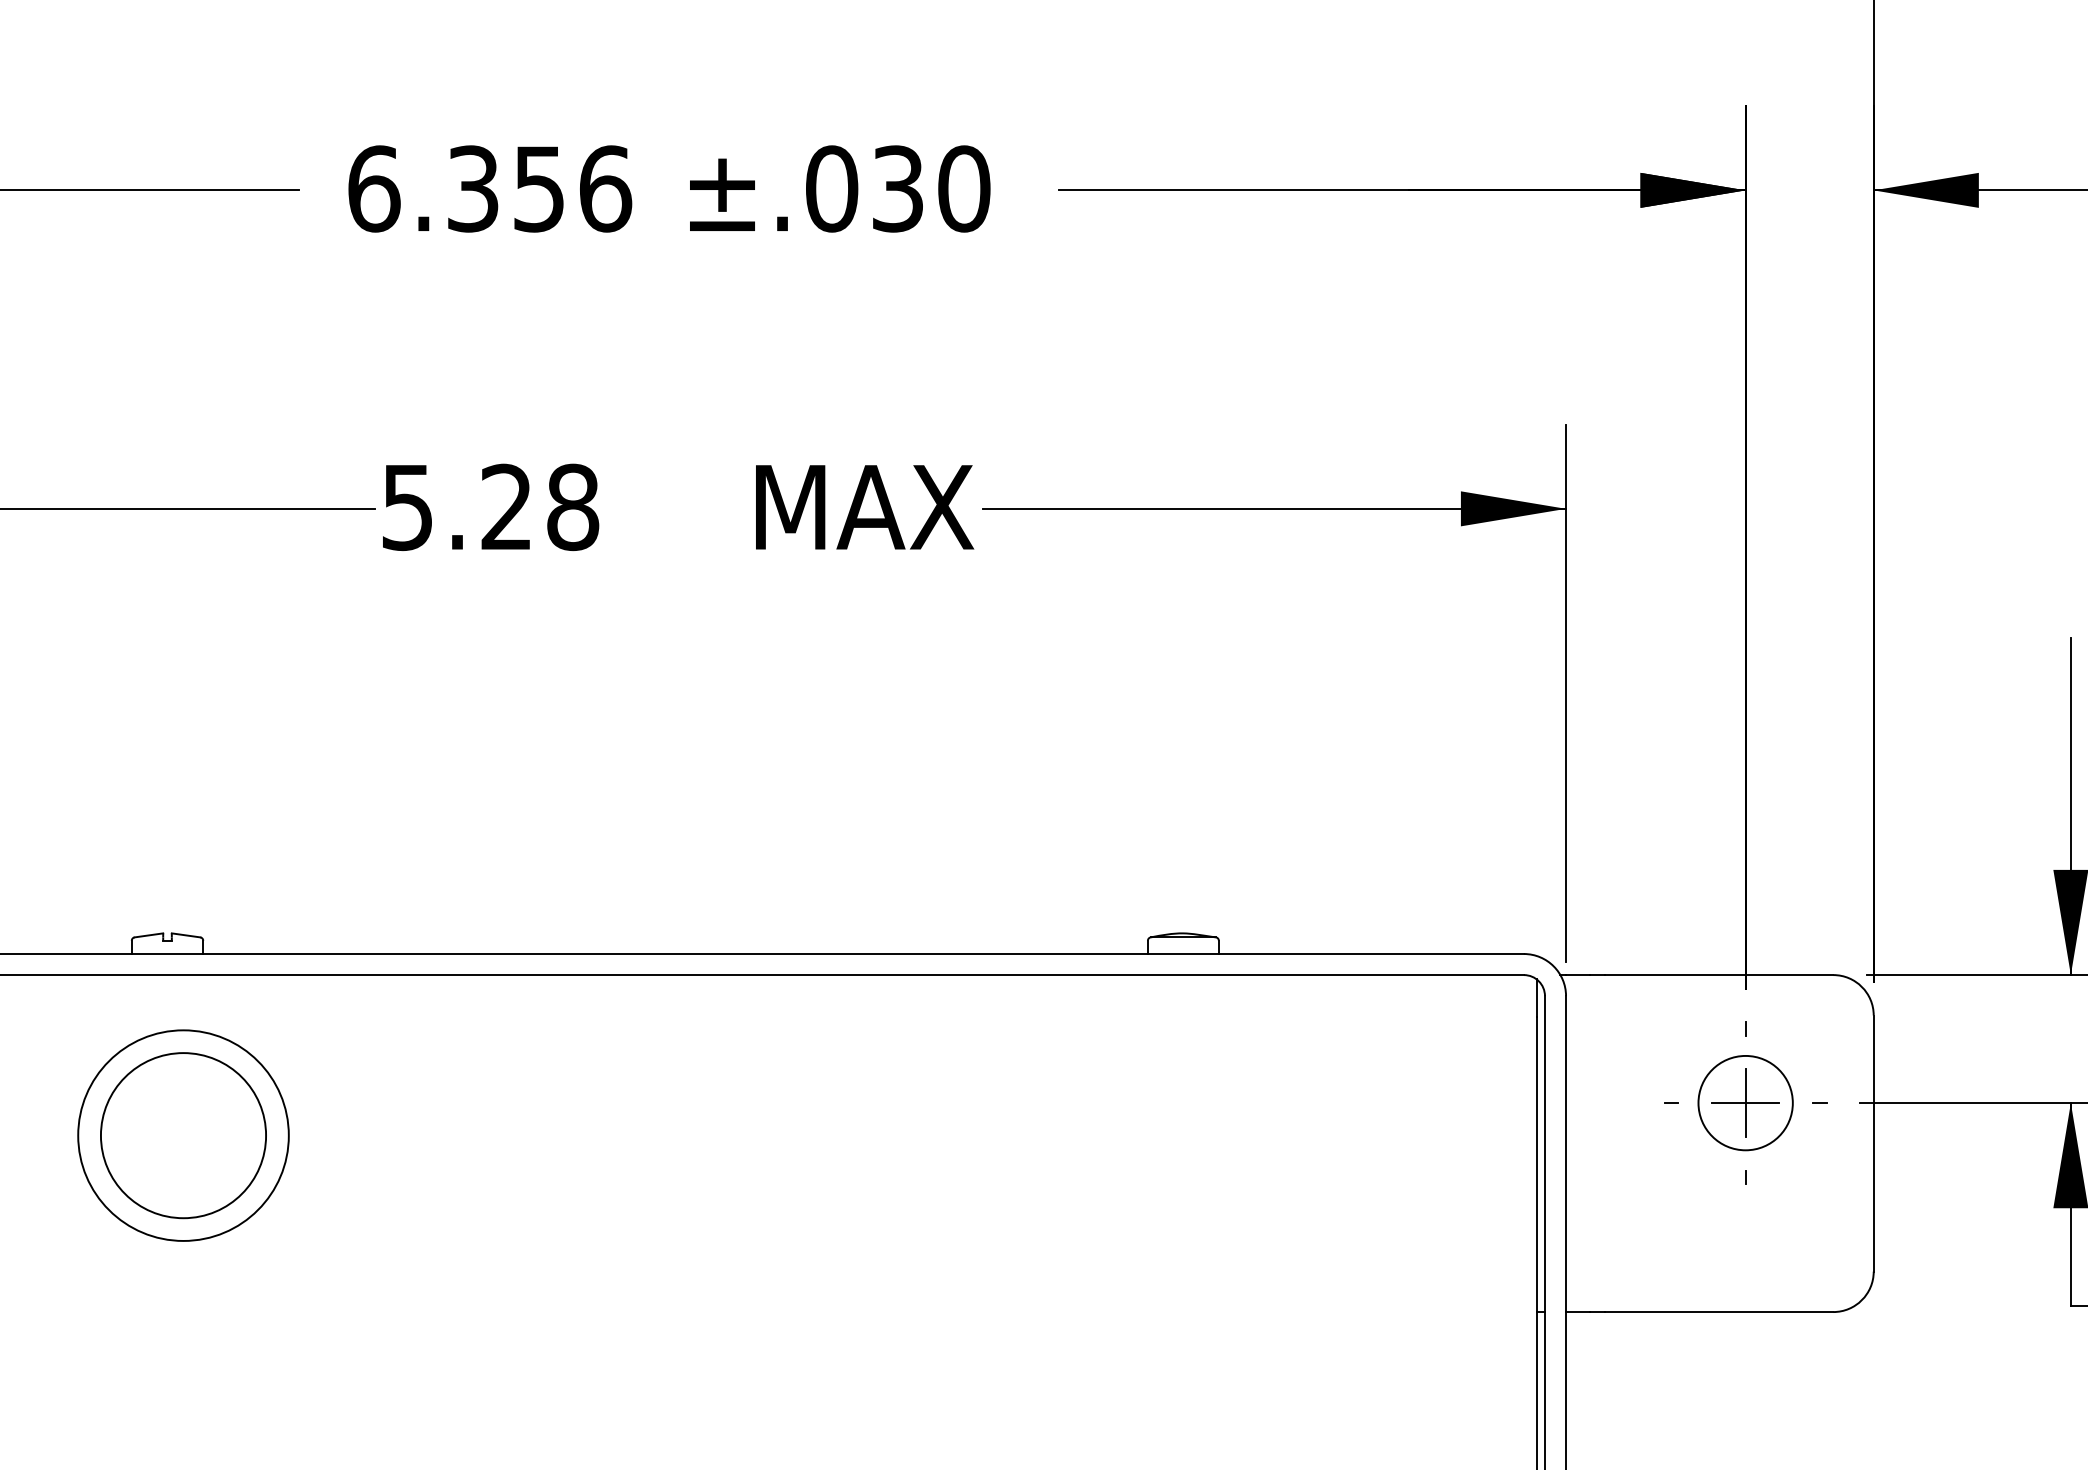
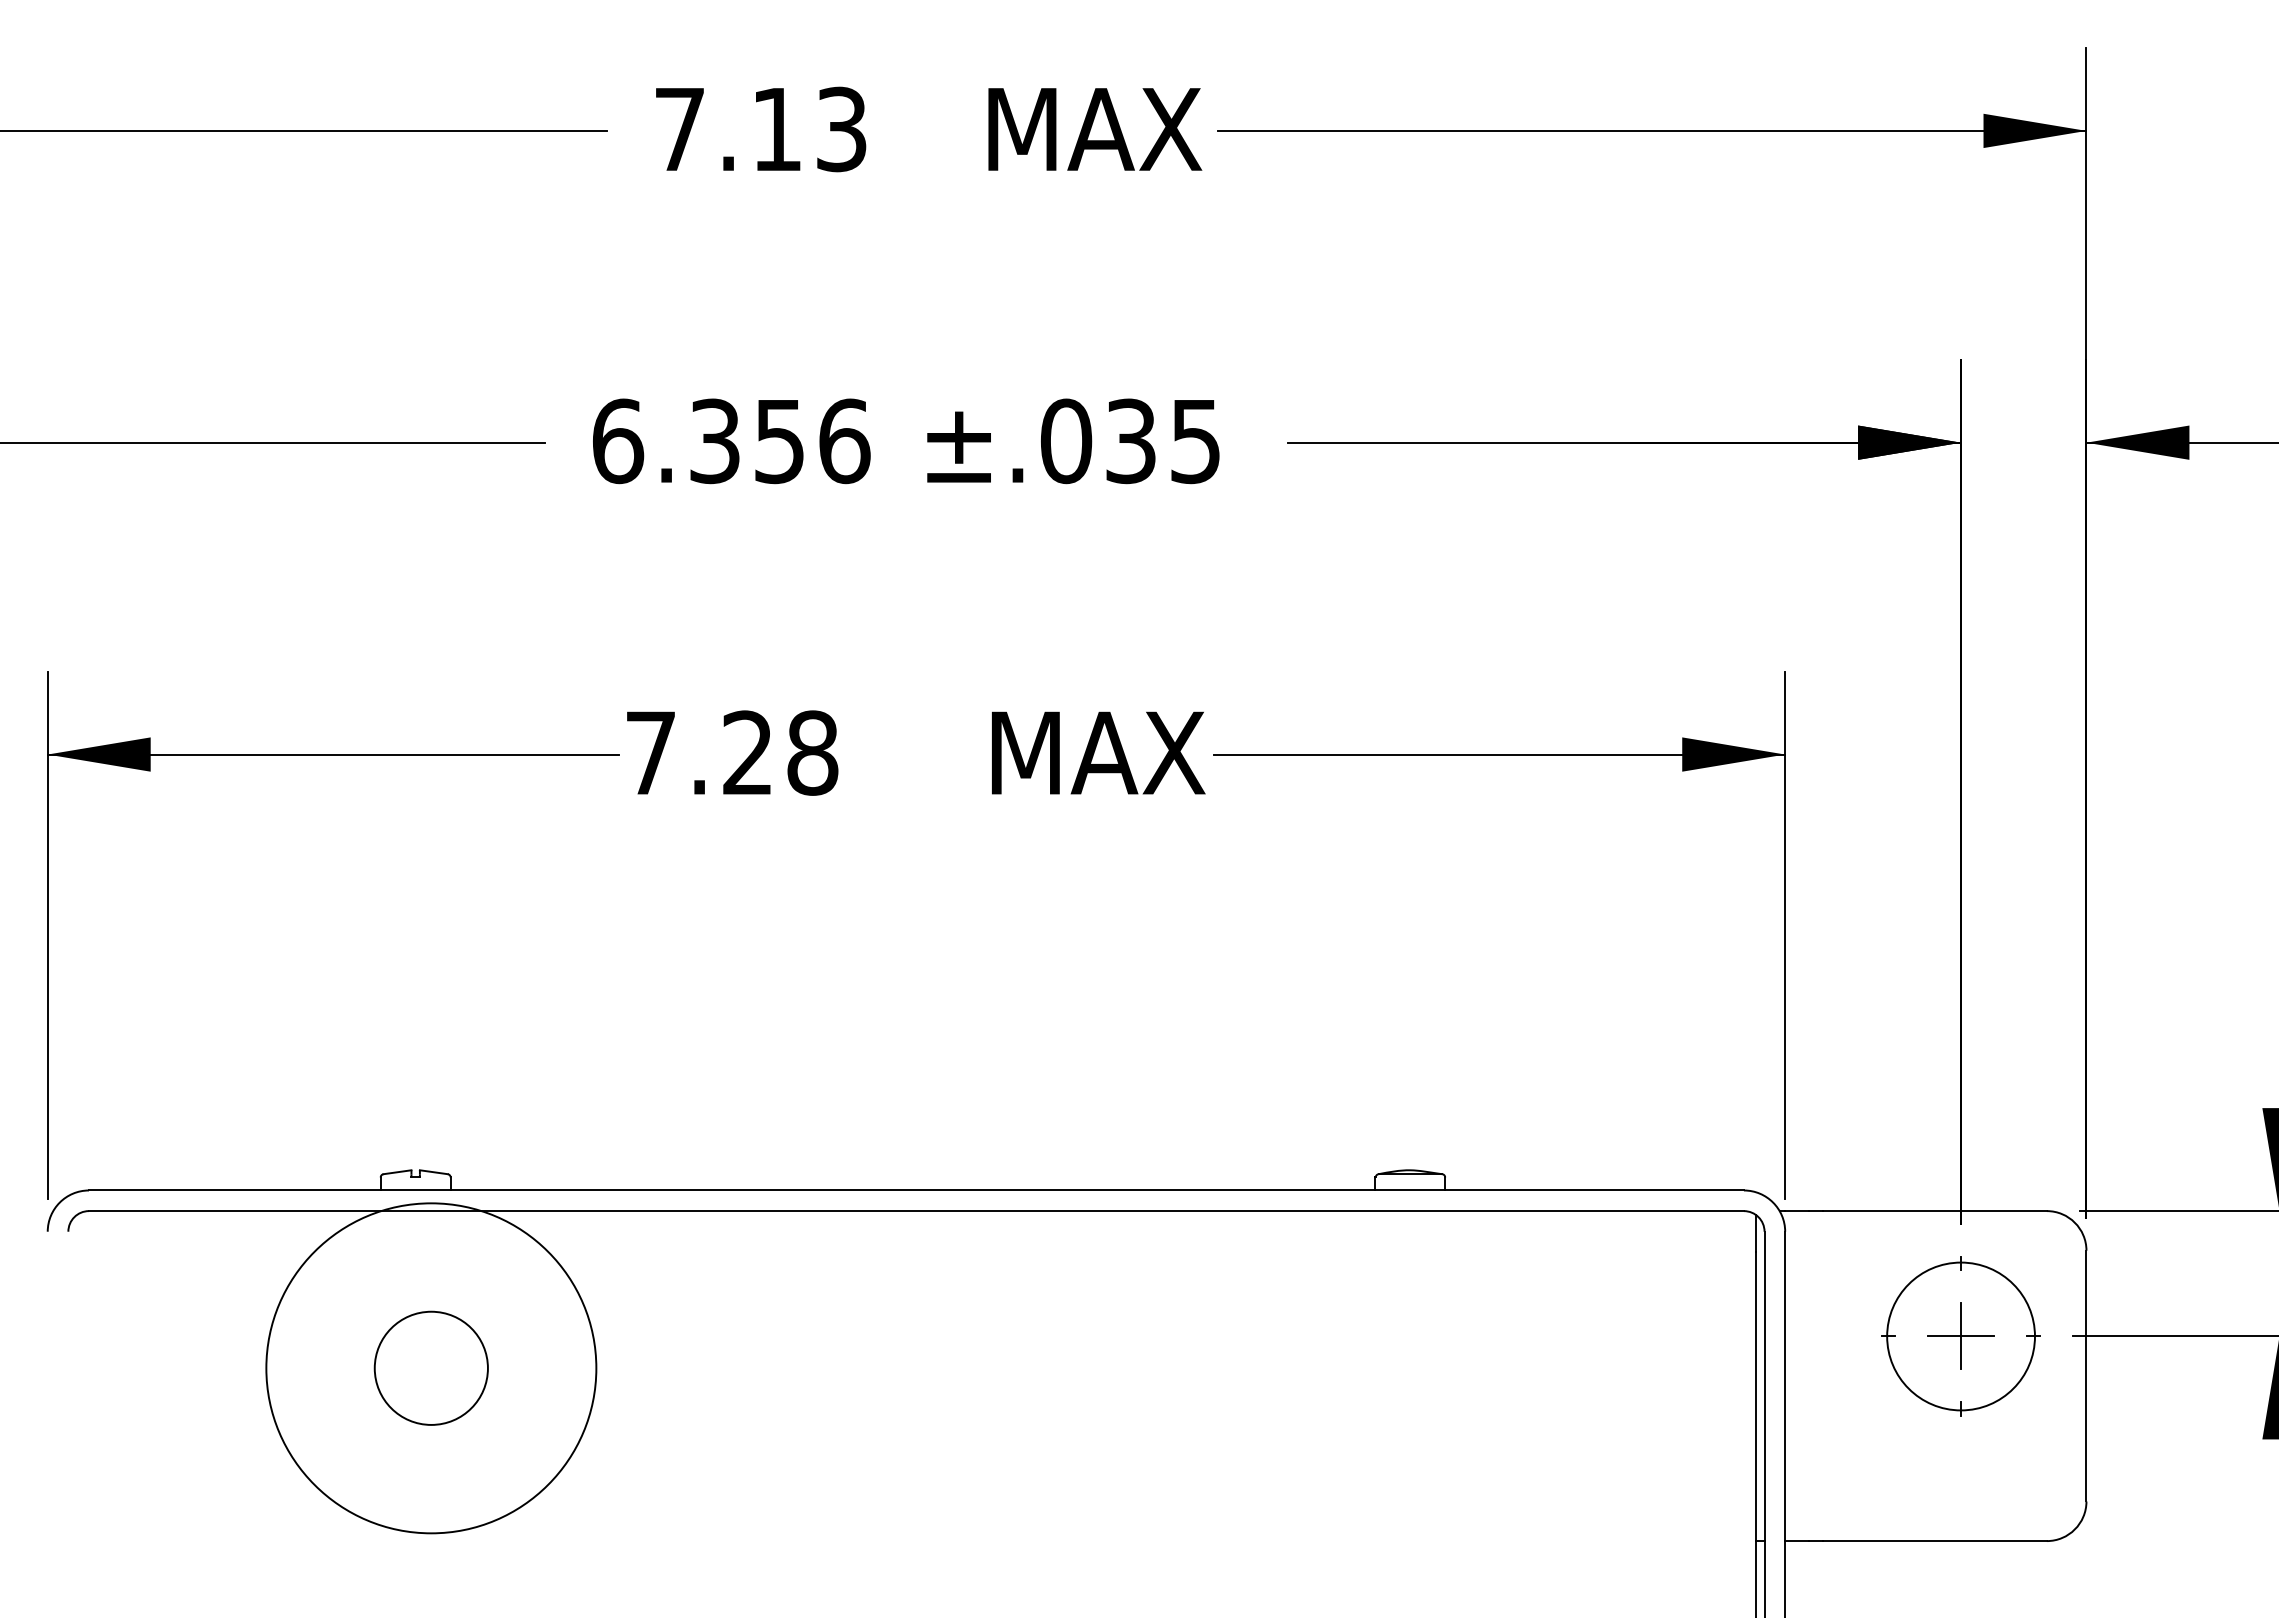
text: (963, 189) -> (1195, 441), ±.030 -> ±.035
text: (407, 507) -> (650, 753), 5.28 -> 7.28
circle: (1745, 1103) -> (1960, 1336), size x1.6
circle: (183, 1135) -> (431, 1368), size x0.7
circle: (183, 1135) -> (431, 1368), size x1.6

